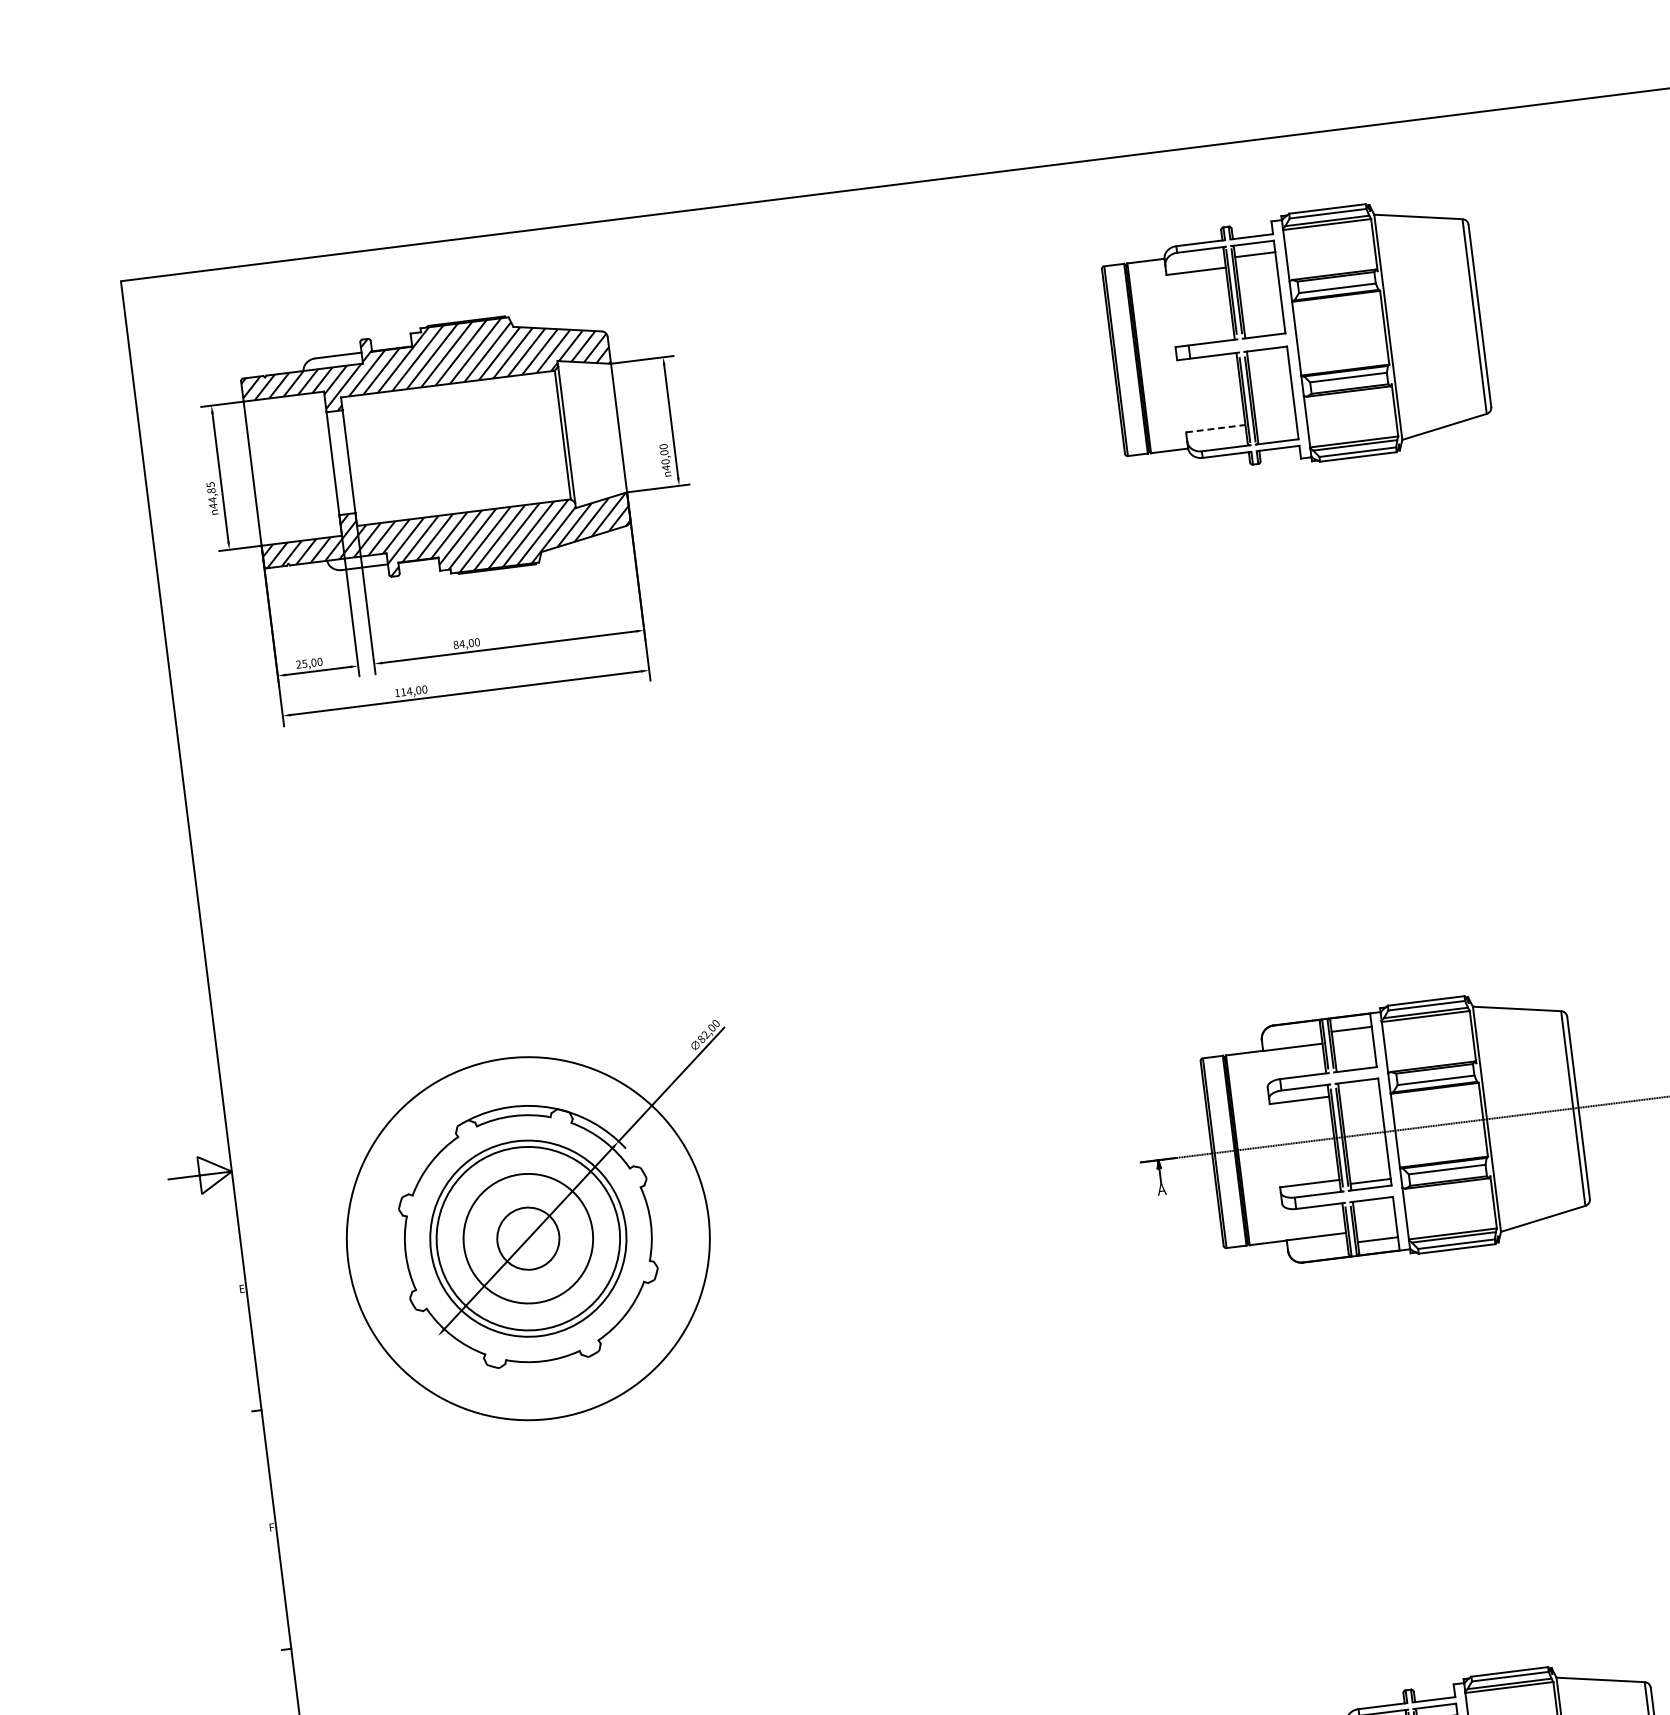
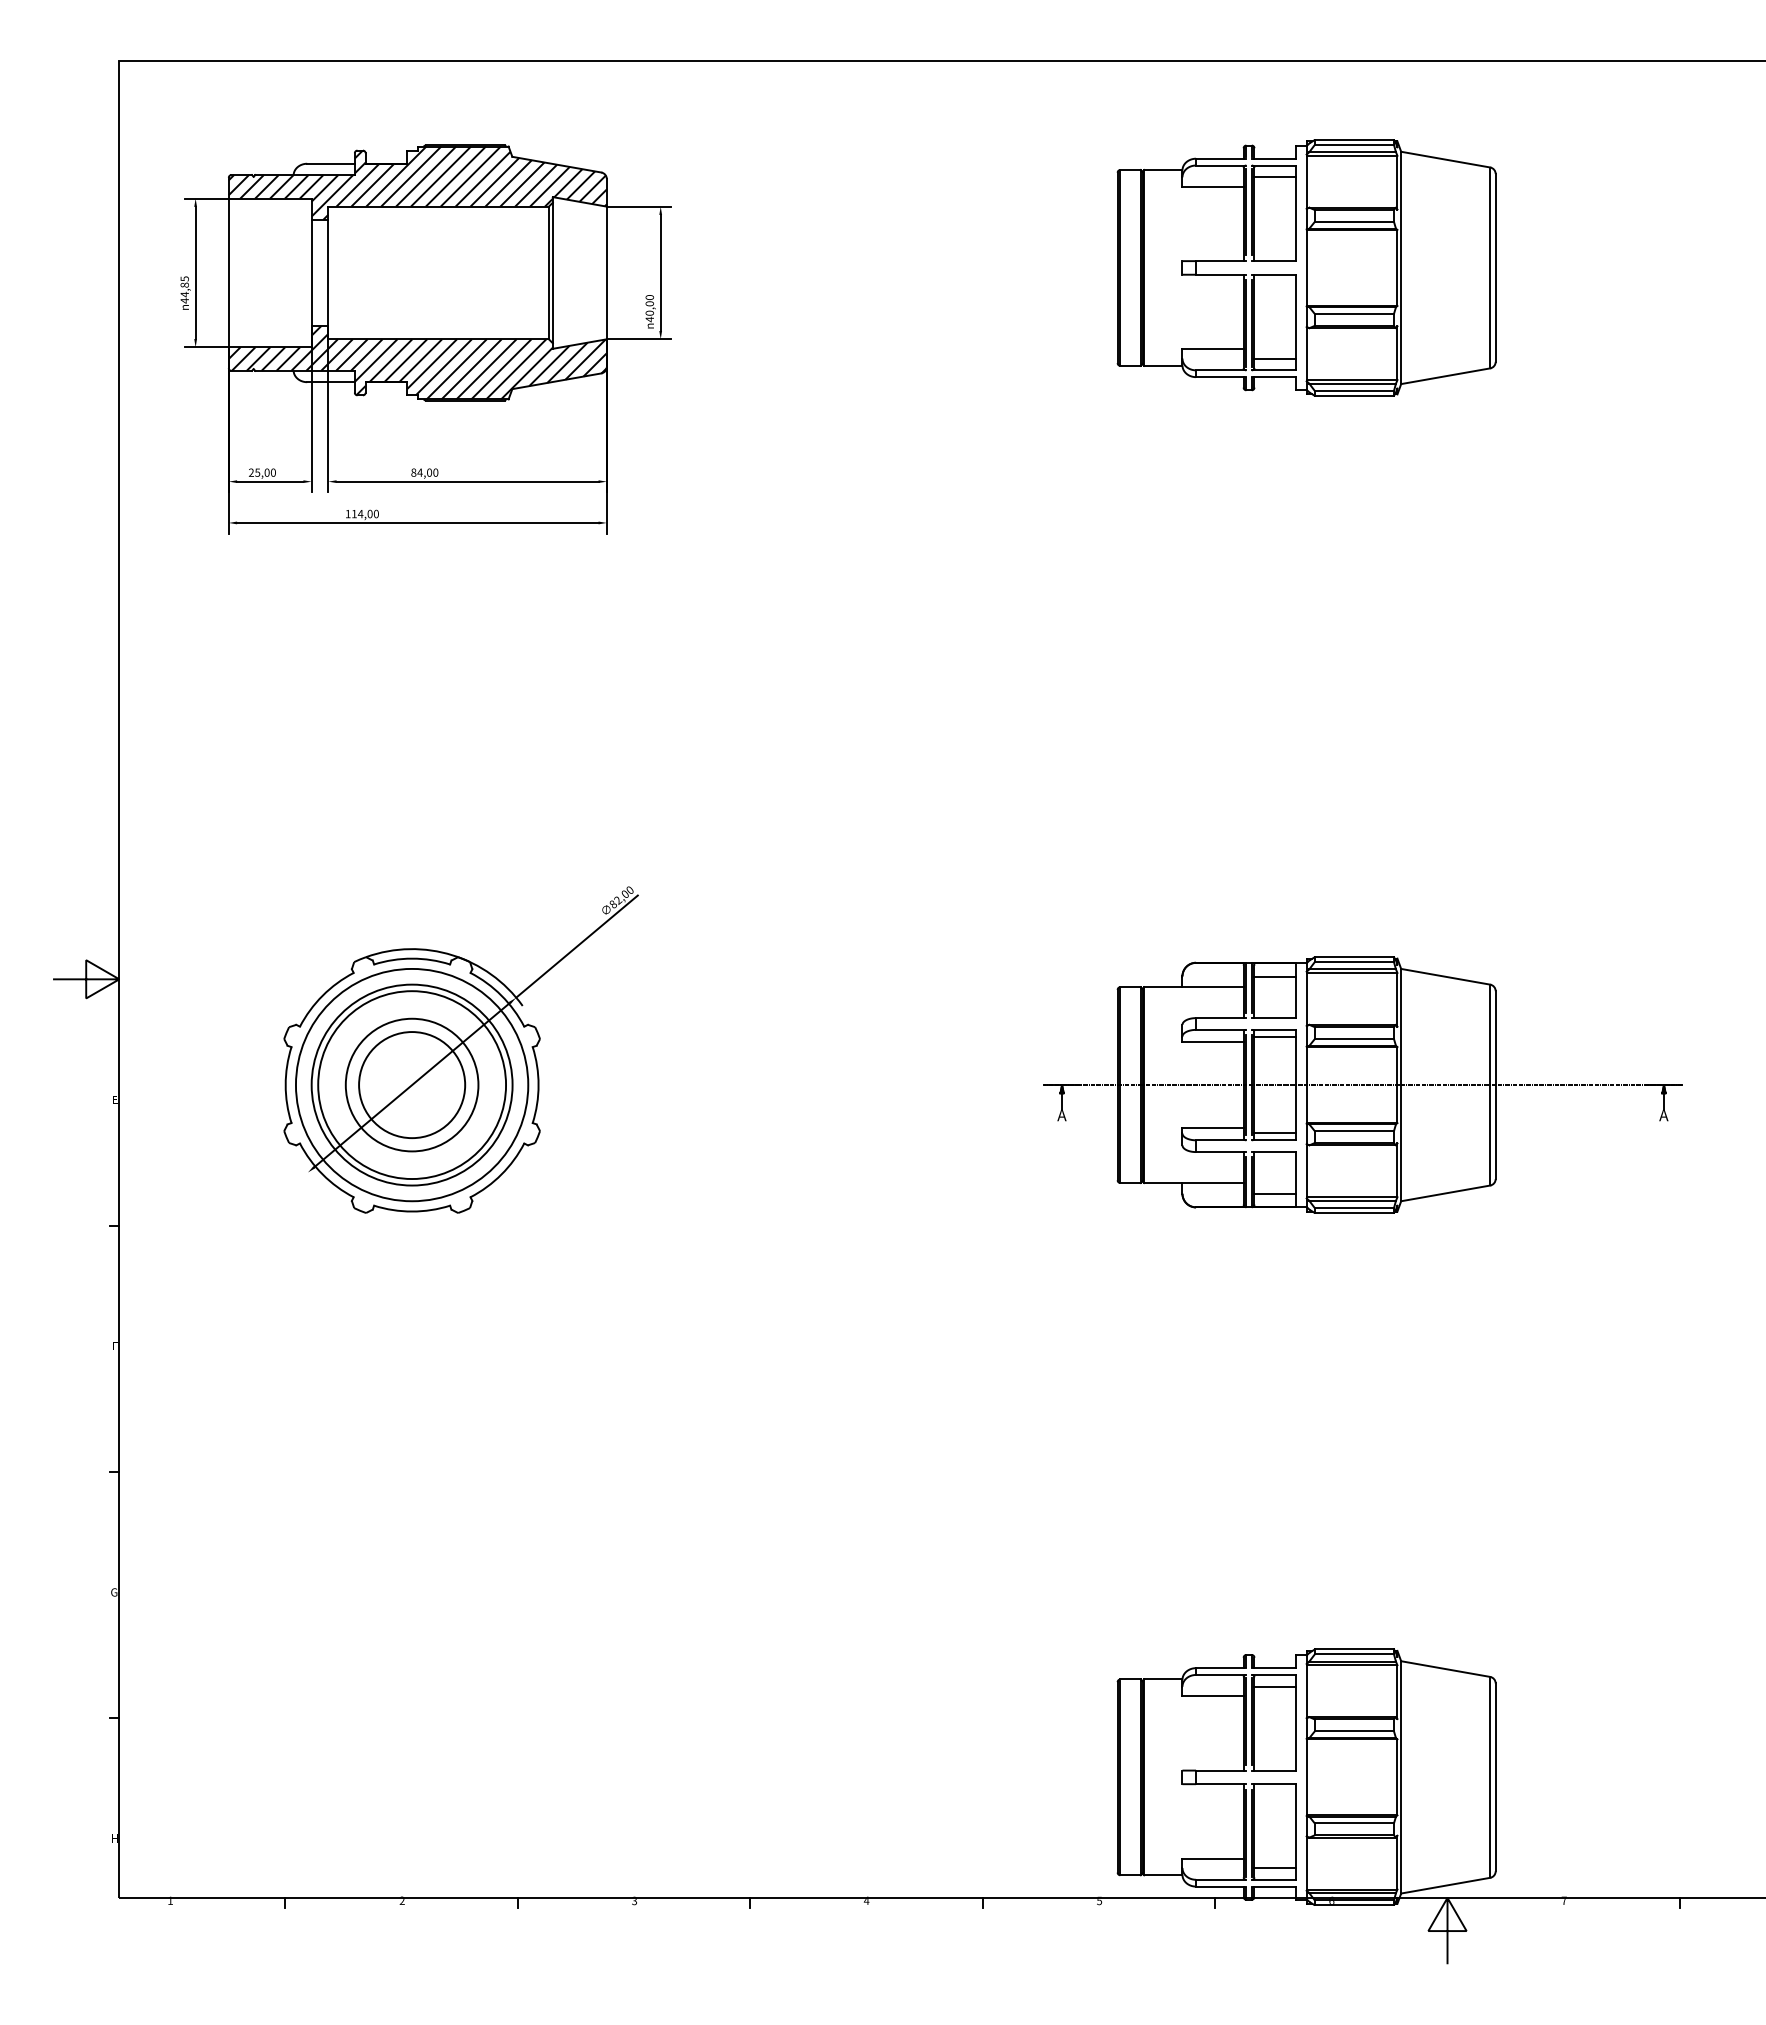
line: (1216, 429) -> (1213, 349), dashed -> solid
line: (1276, 430) -> (1274, 358), added
line: (1358, 1087) -> (1274, 1036), added
circle: (527, 1238) -> (411, 1084), size x0.62
circle: (528, 1239) -> (412, 1085), size x1.67

